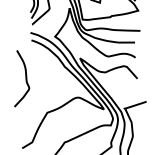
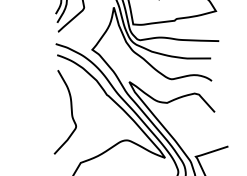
curve: (25, 78) -> (70, 111), moved

